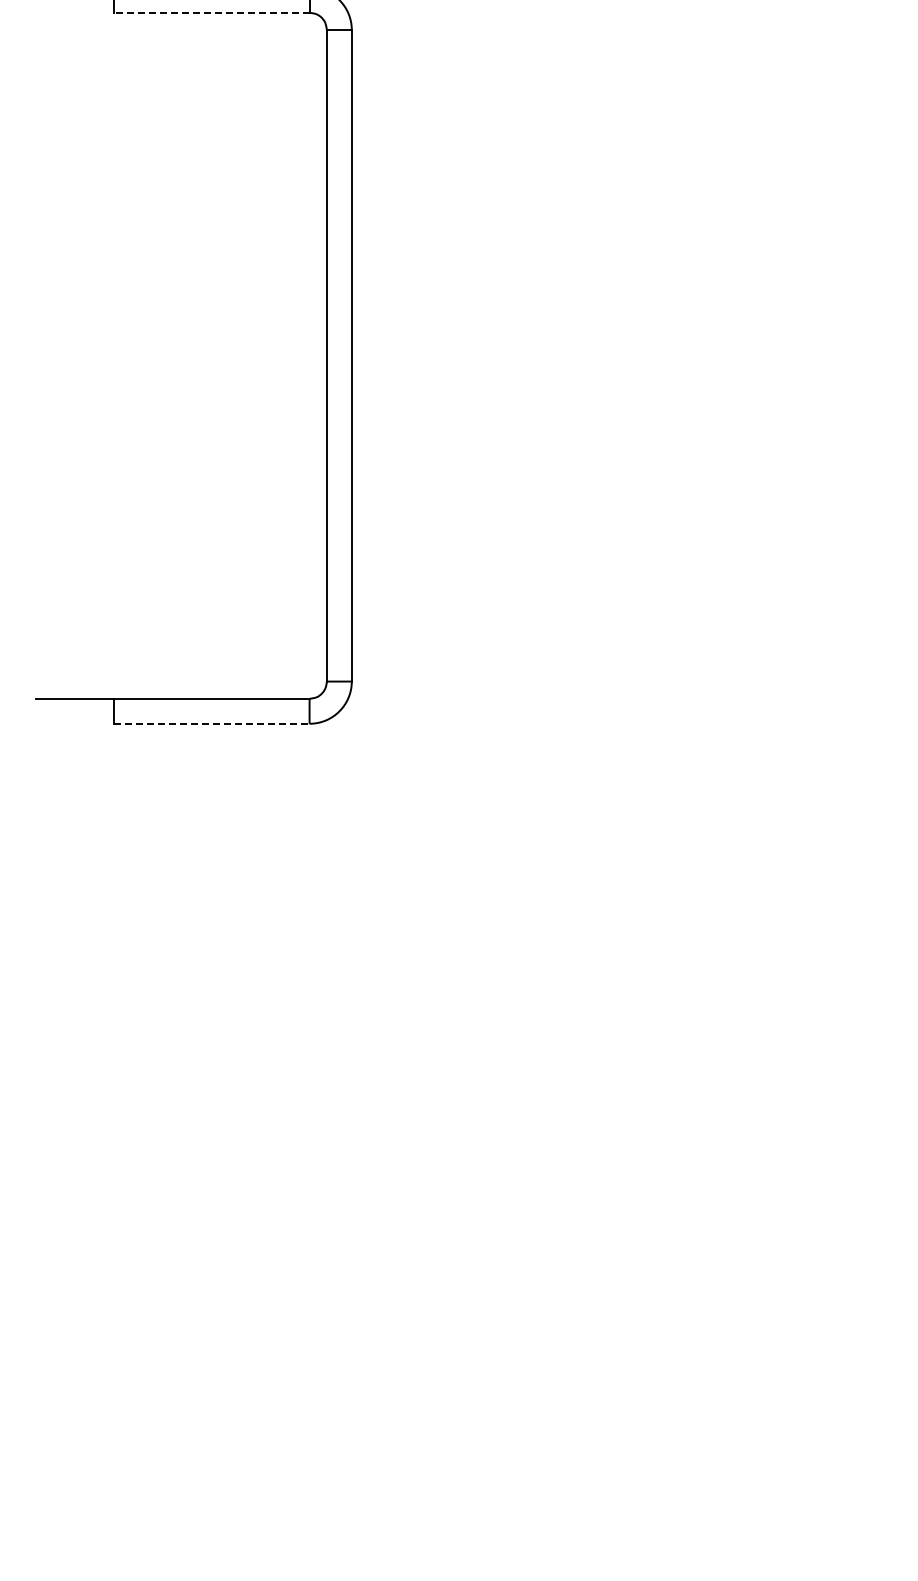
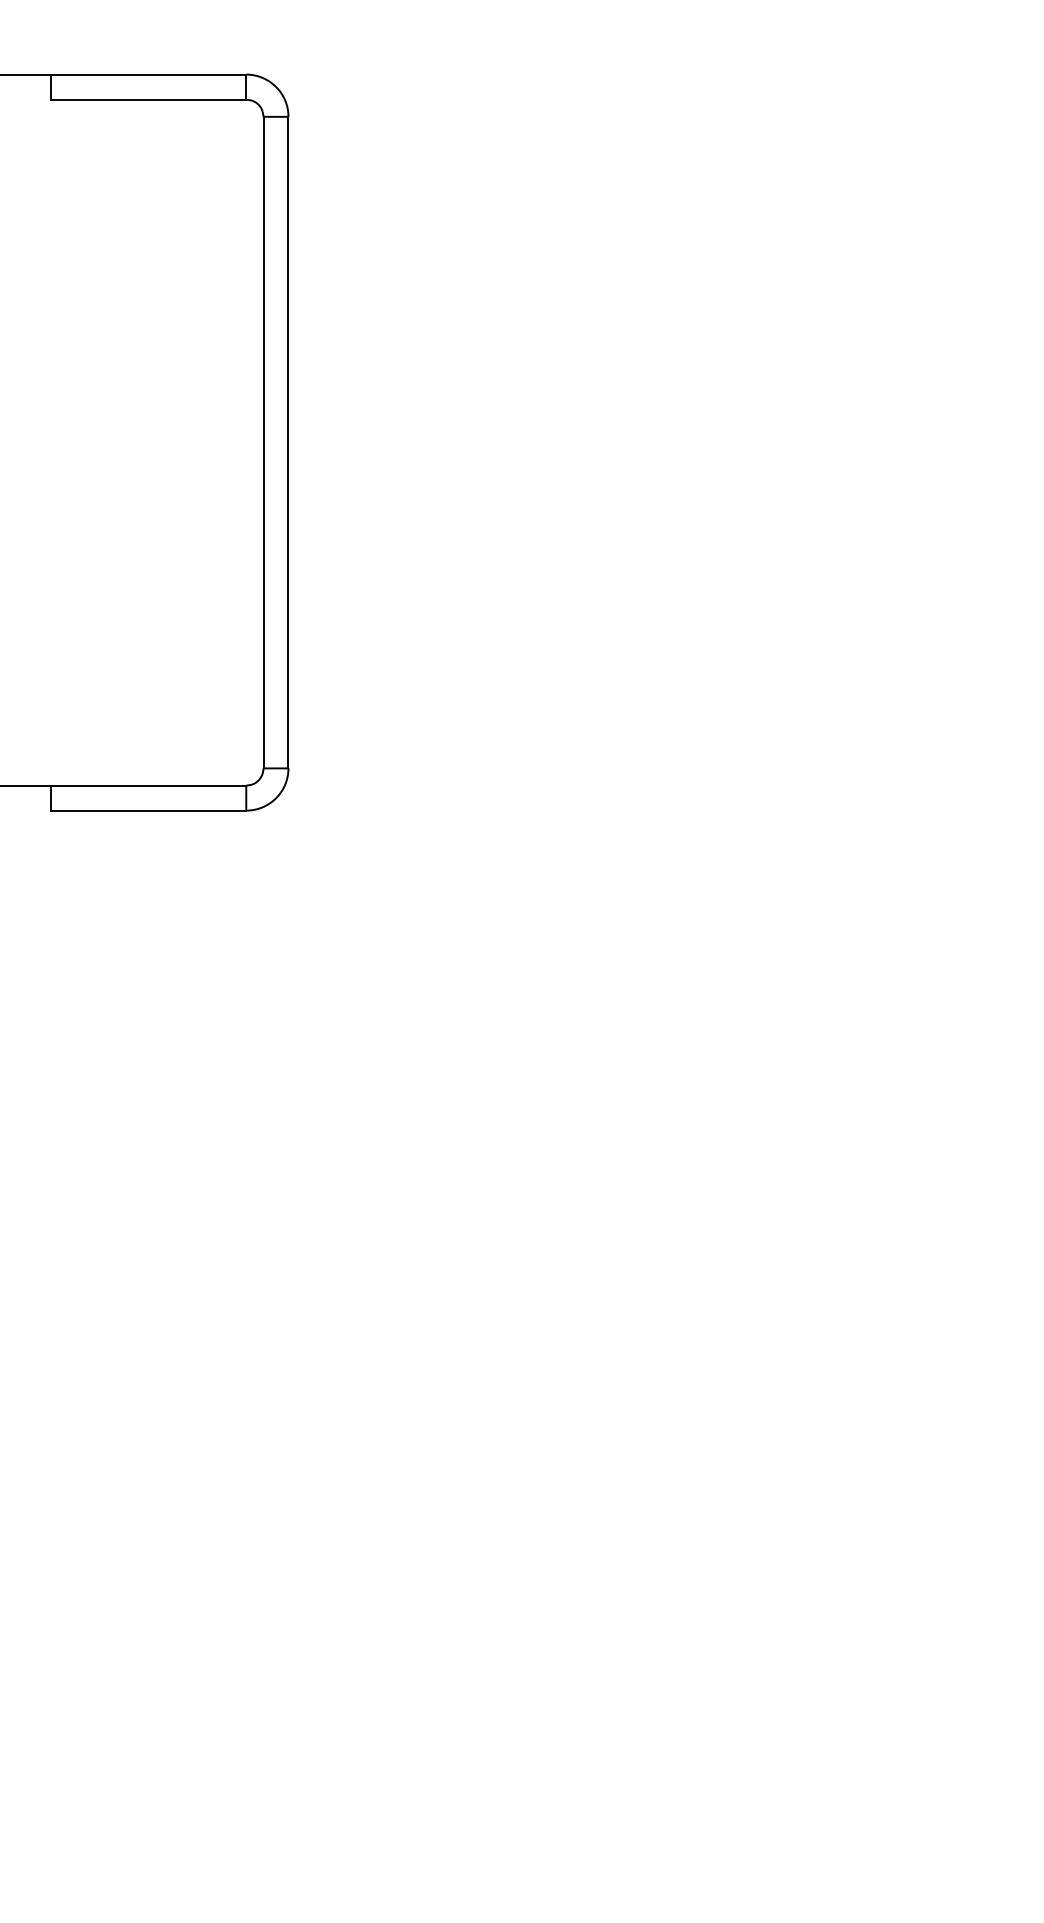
line: (211, 12) -> (148, 99), dashed -> solid
line: (211, 723) -> (148, 810), dashed -> solid

